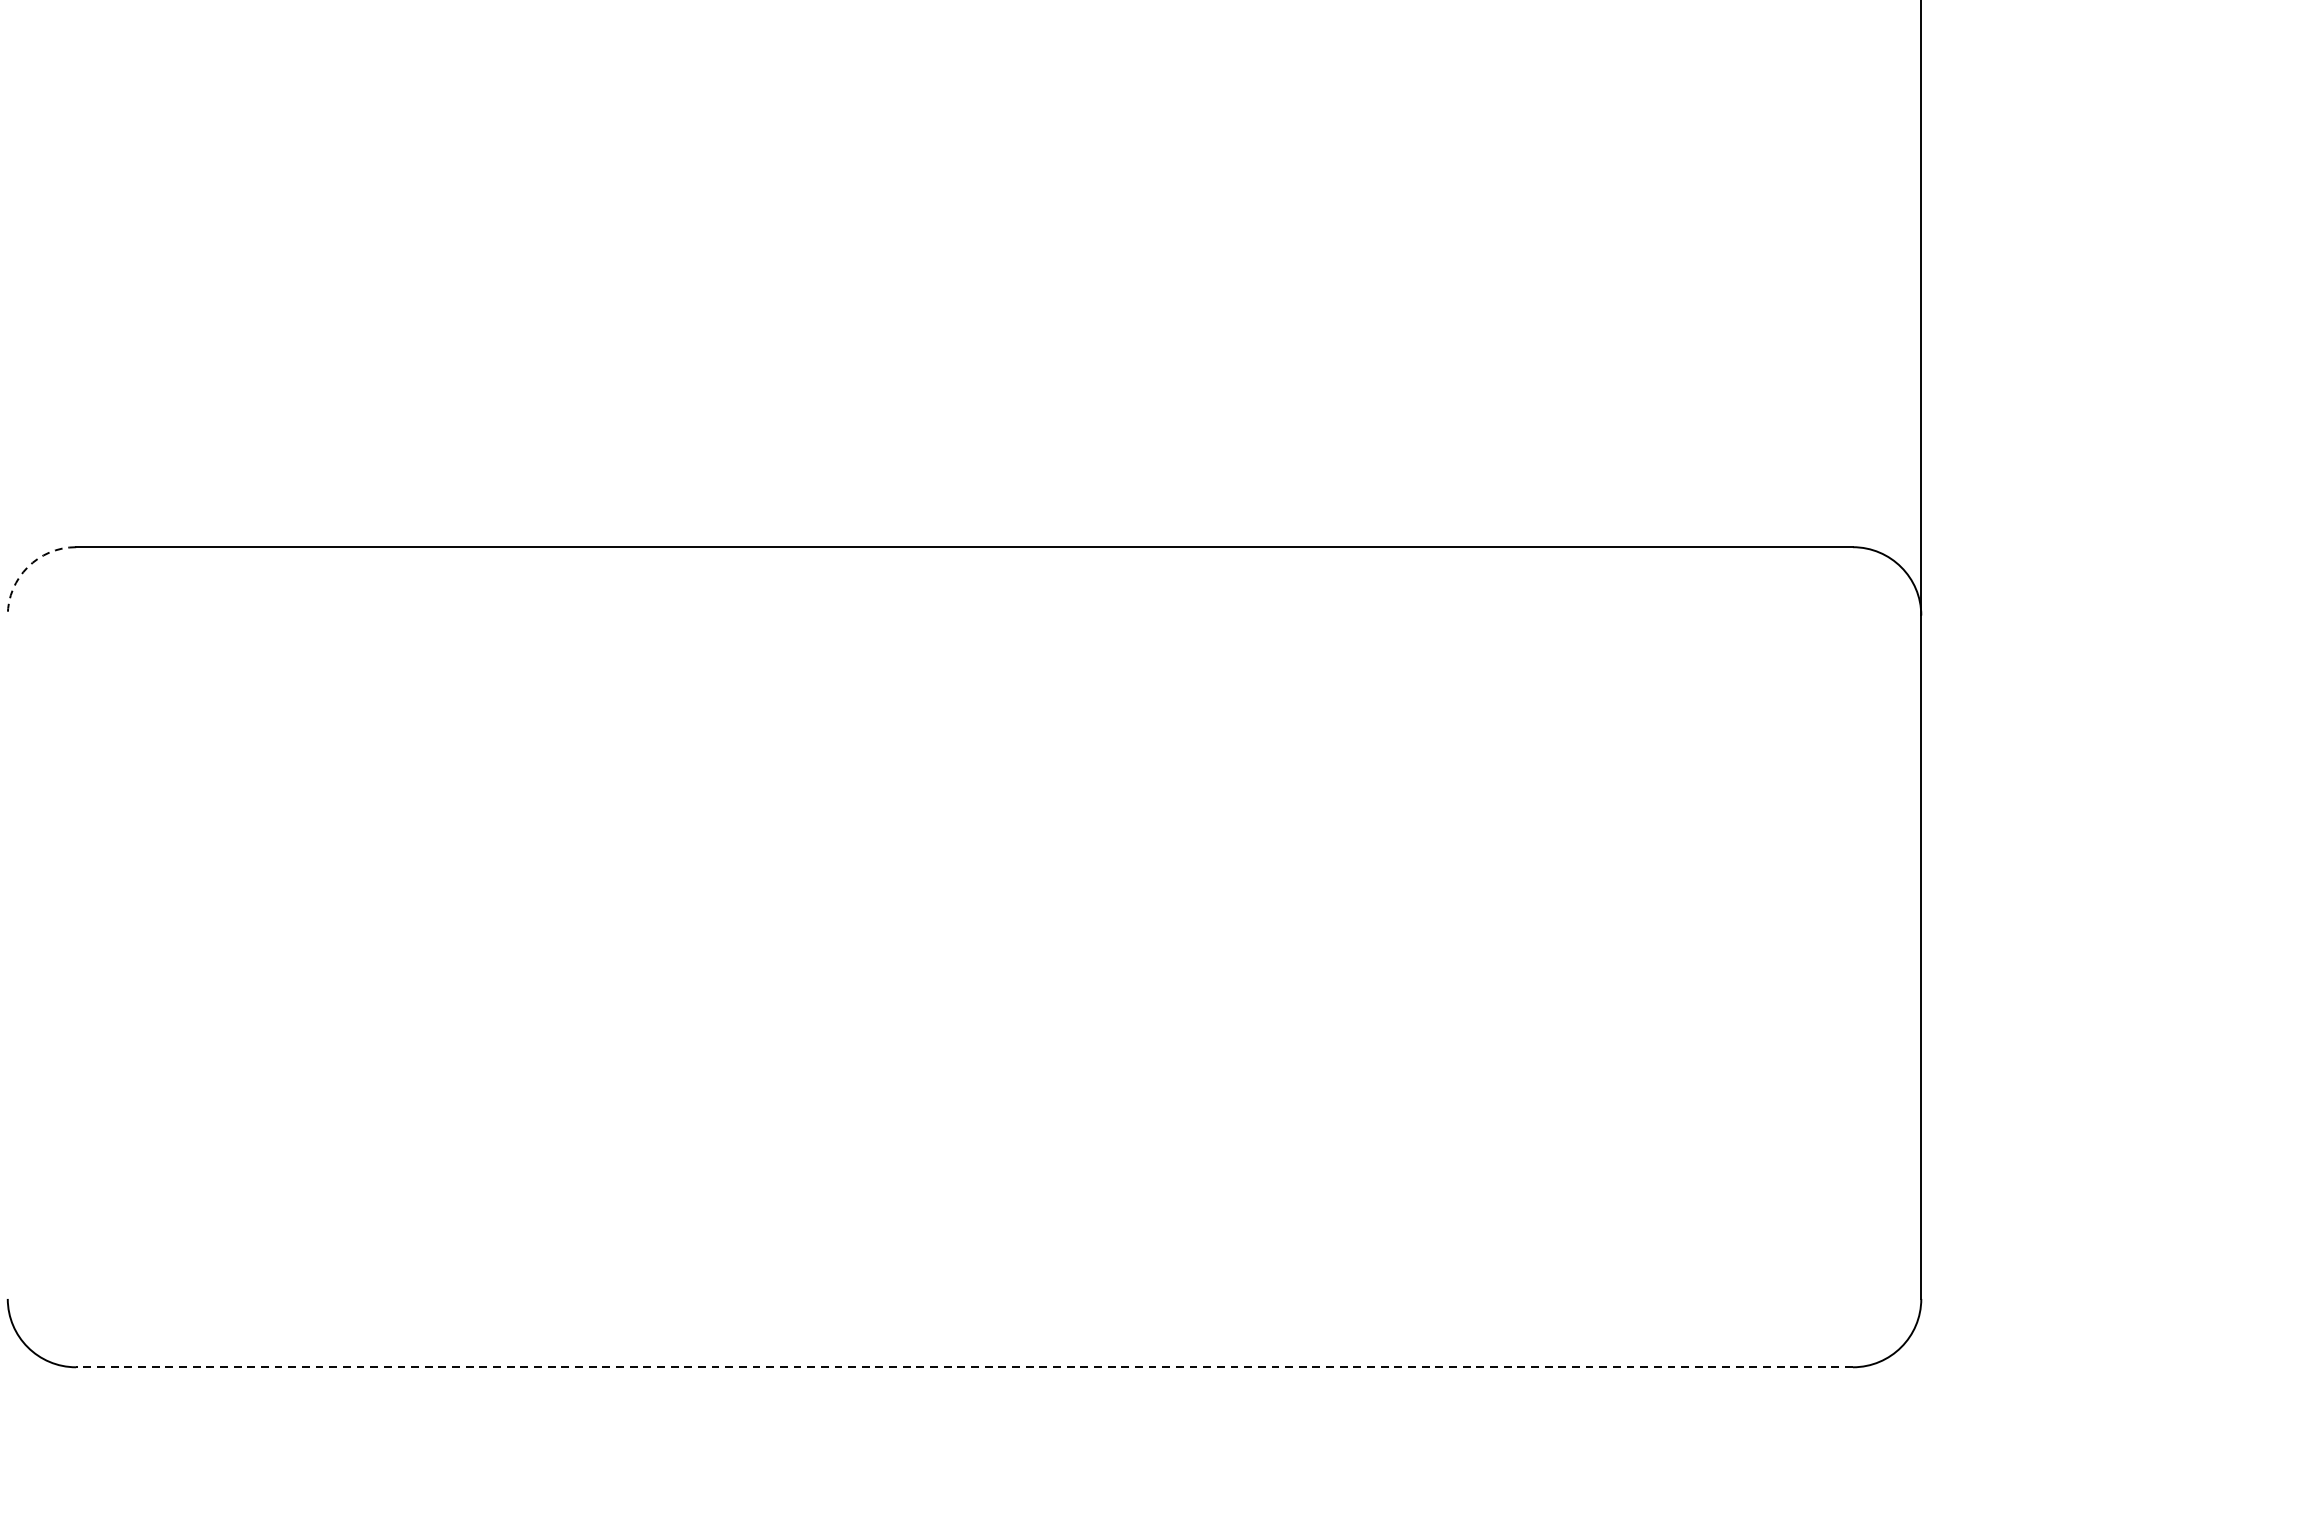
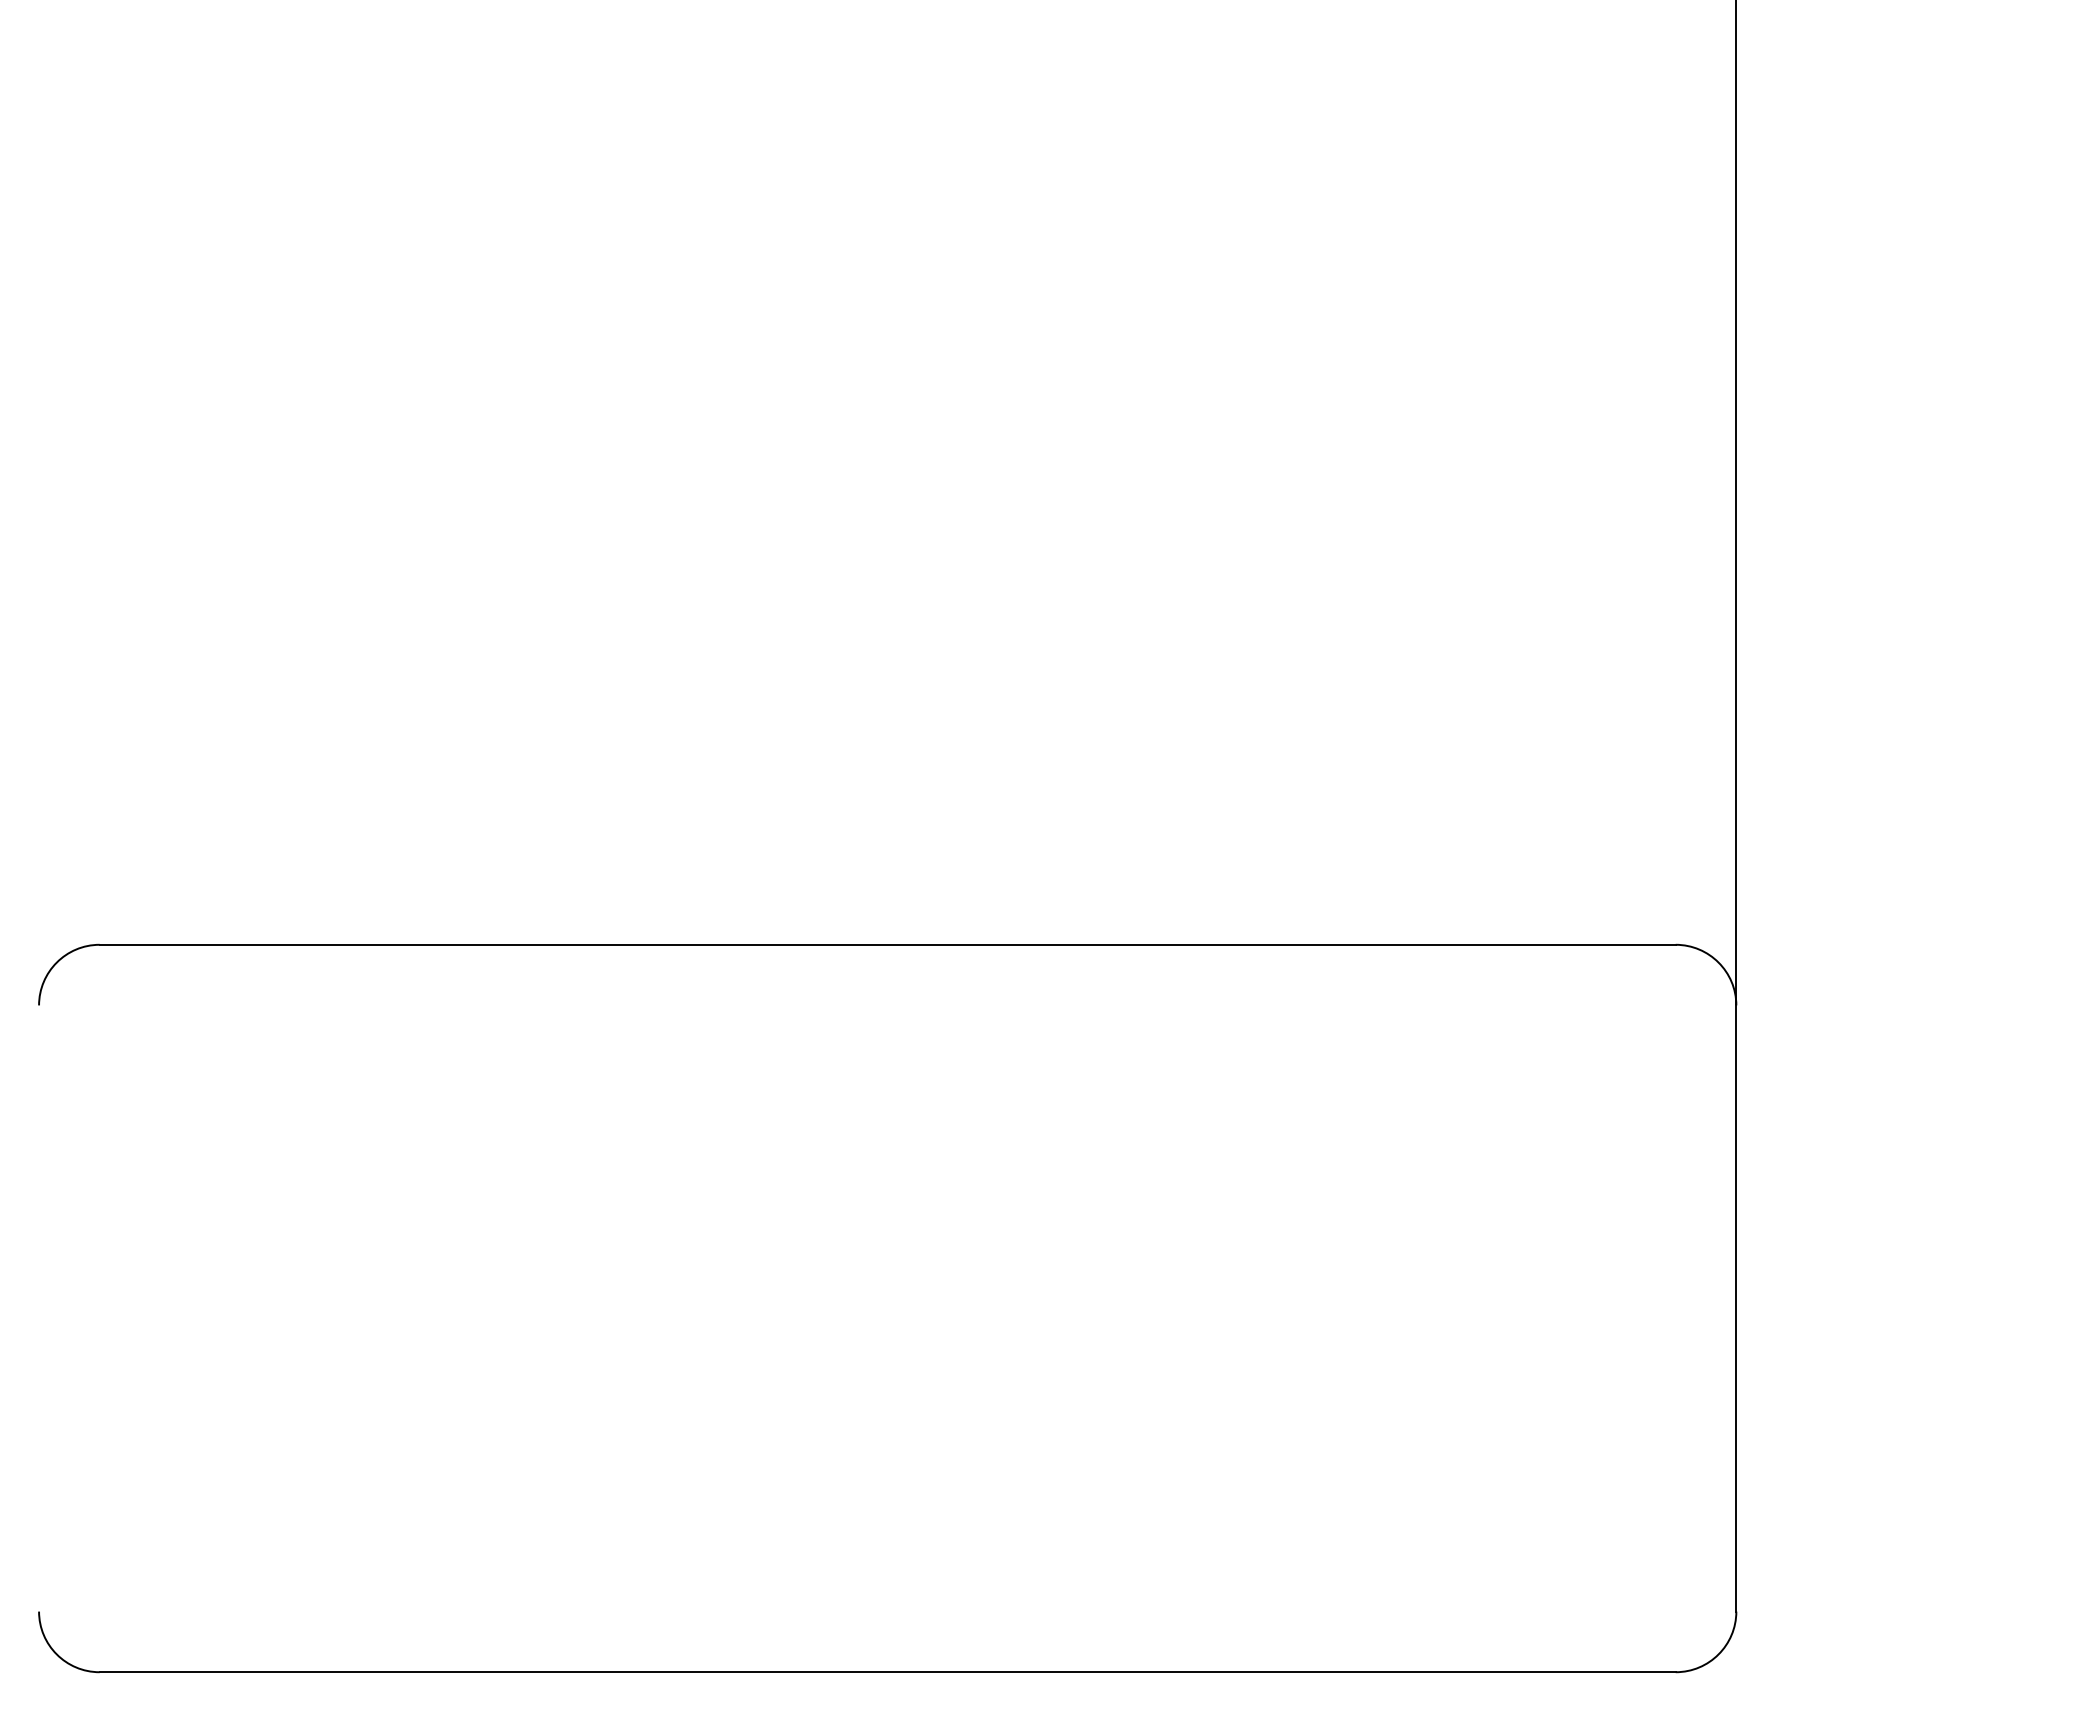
arc: (27, 567) -> (56, 962), dashed -> solid
line: (964, 1367) -> (887, 1672), dashed -> solid

